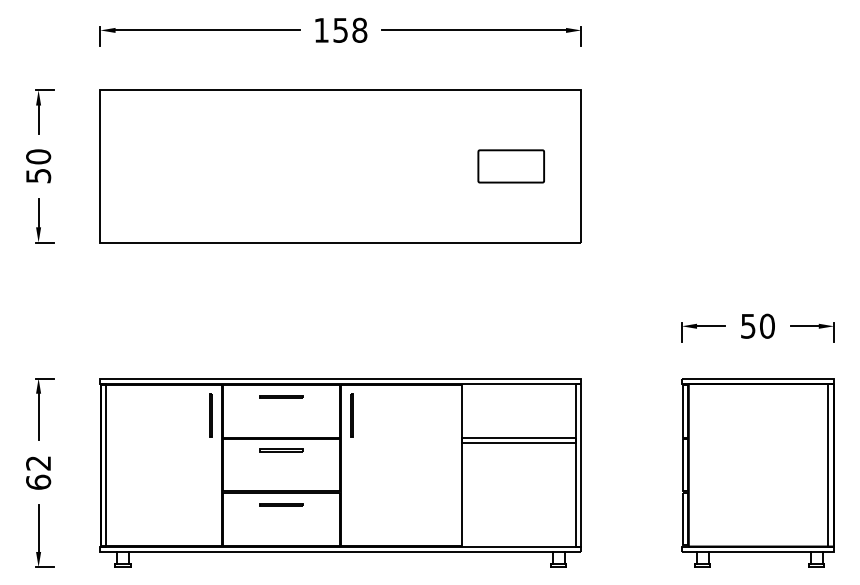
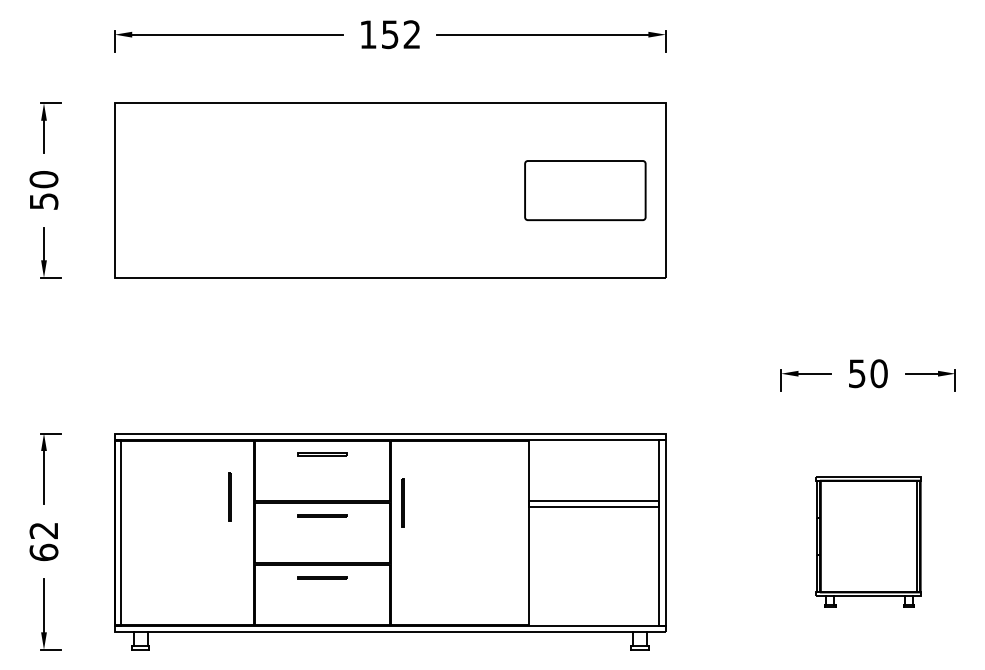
text: (359, 30) -> (411, 34), 158 -> 152
part: (511, 166) -> (585, 190), size x1.6
line: (210, 415) -> (229, 496), moved
line: (351, 415) -> (402, 502), moved
part: (758, 472) -> (868, 541), size x0.6

